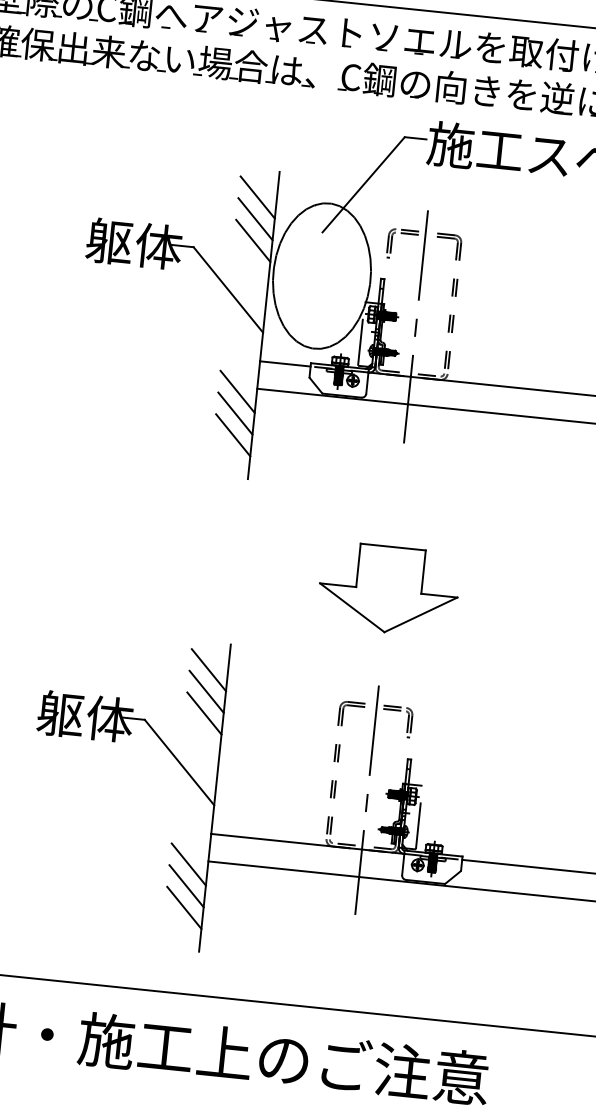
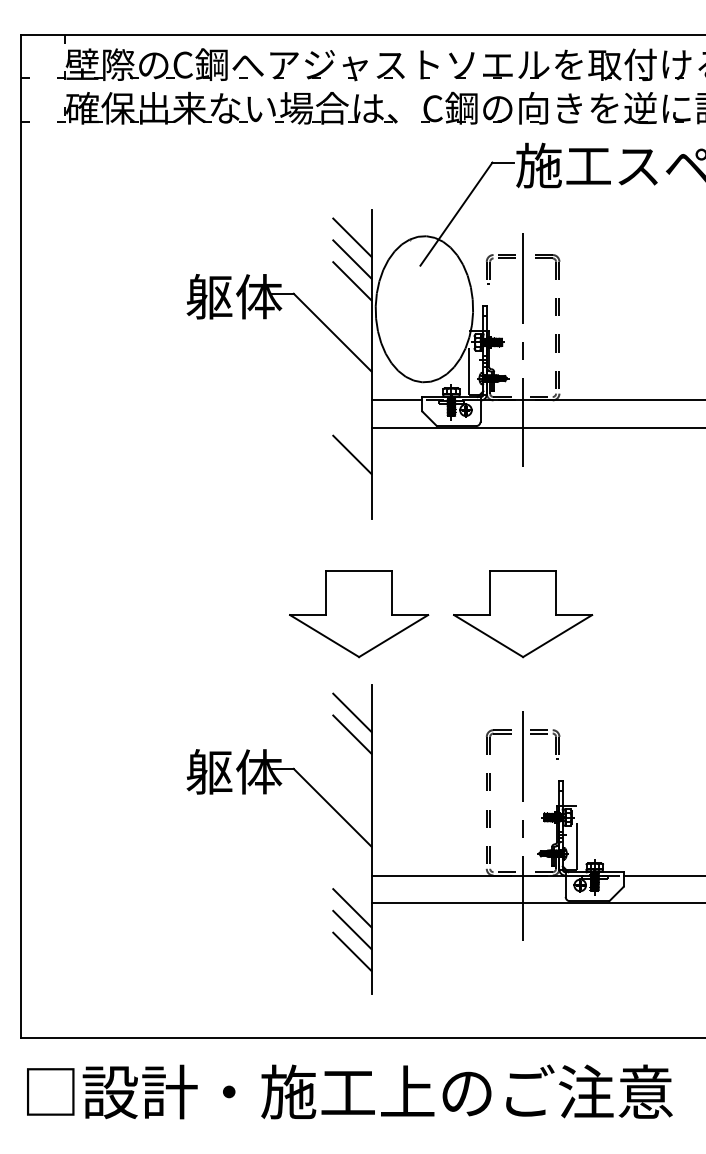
line: (237, 391) -> (352, 432), removed
line: (233, 435) -> (352, 476), removed
part: (226, 573) -> (359, 614), added
line: (204, 713) -> (352, 756), removed

